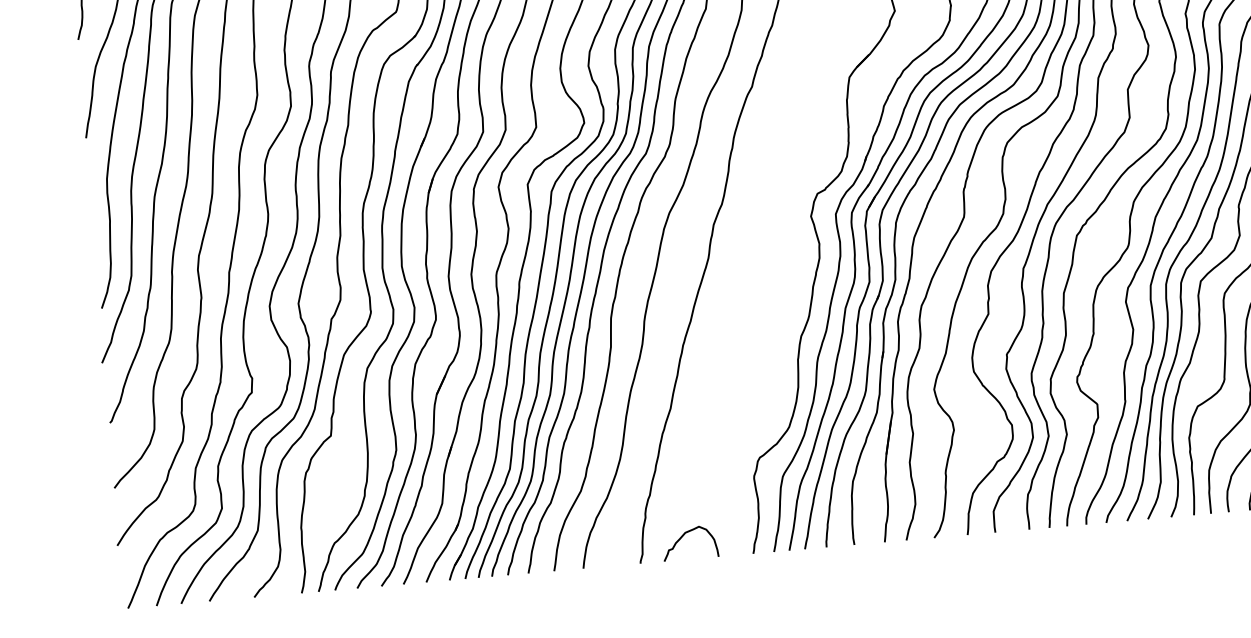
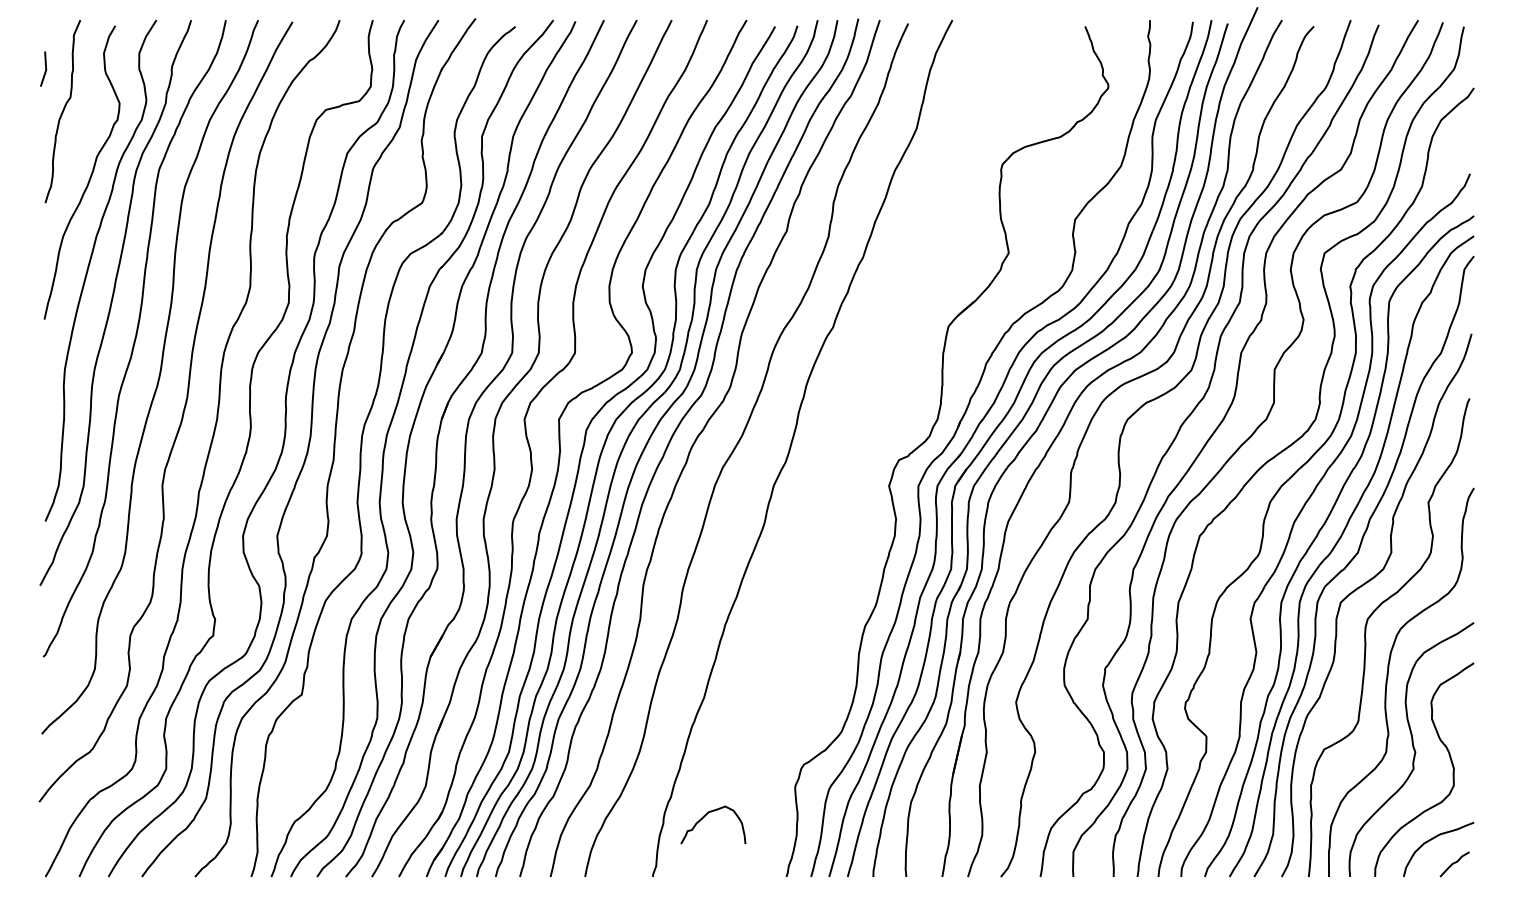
curve: (682, 536) -> (705, 816), moved

